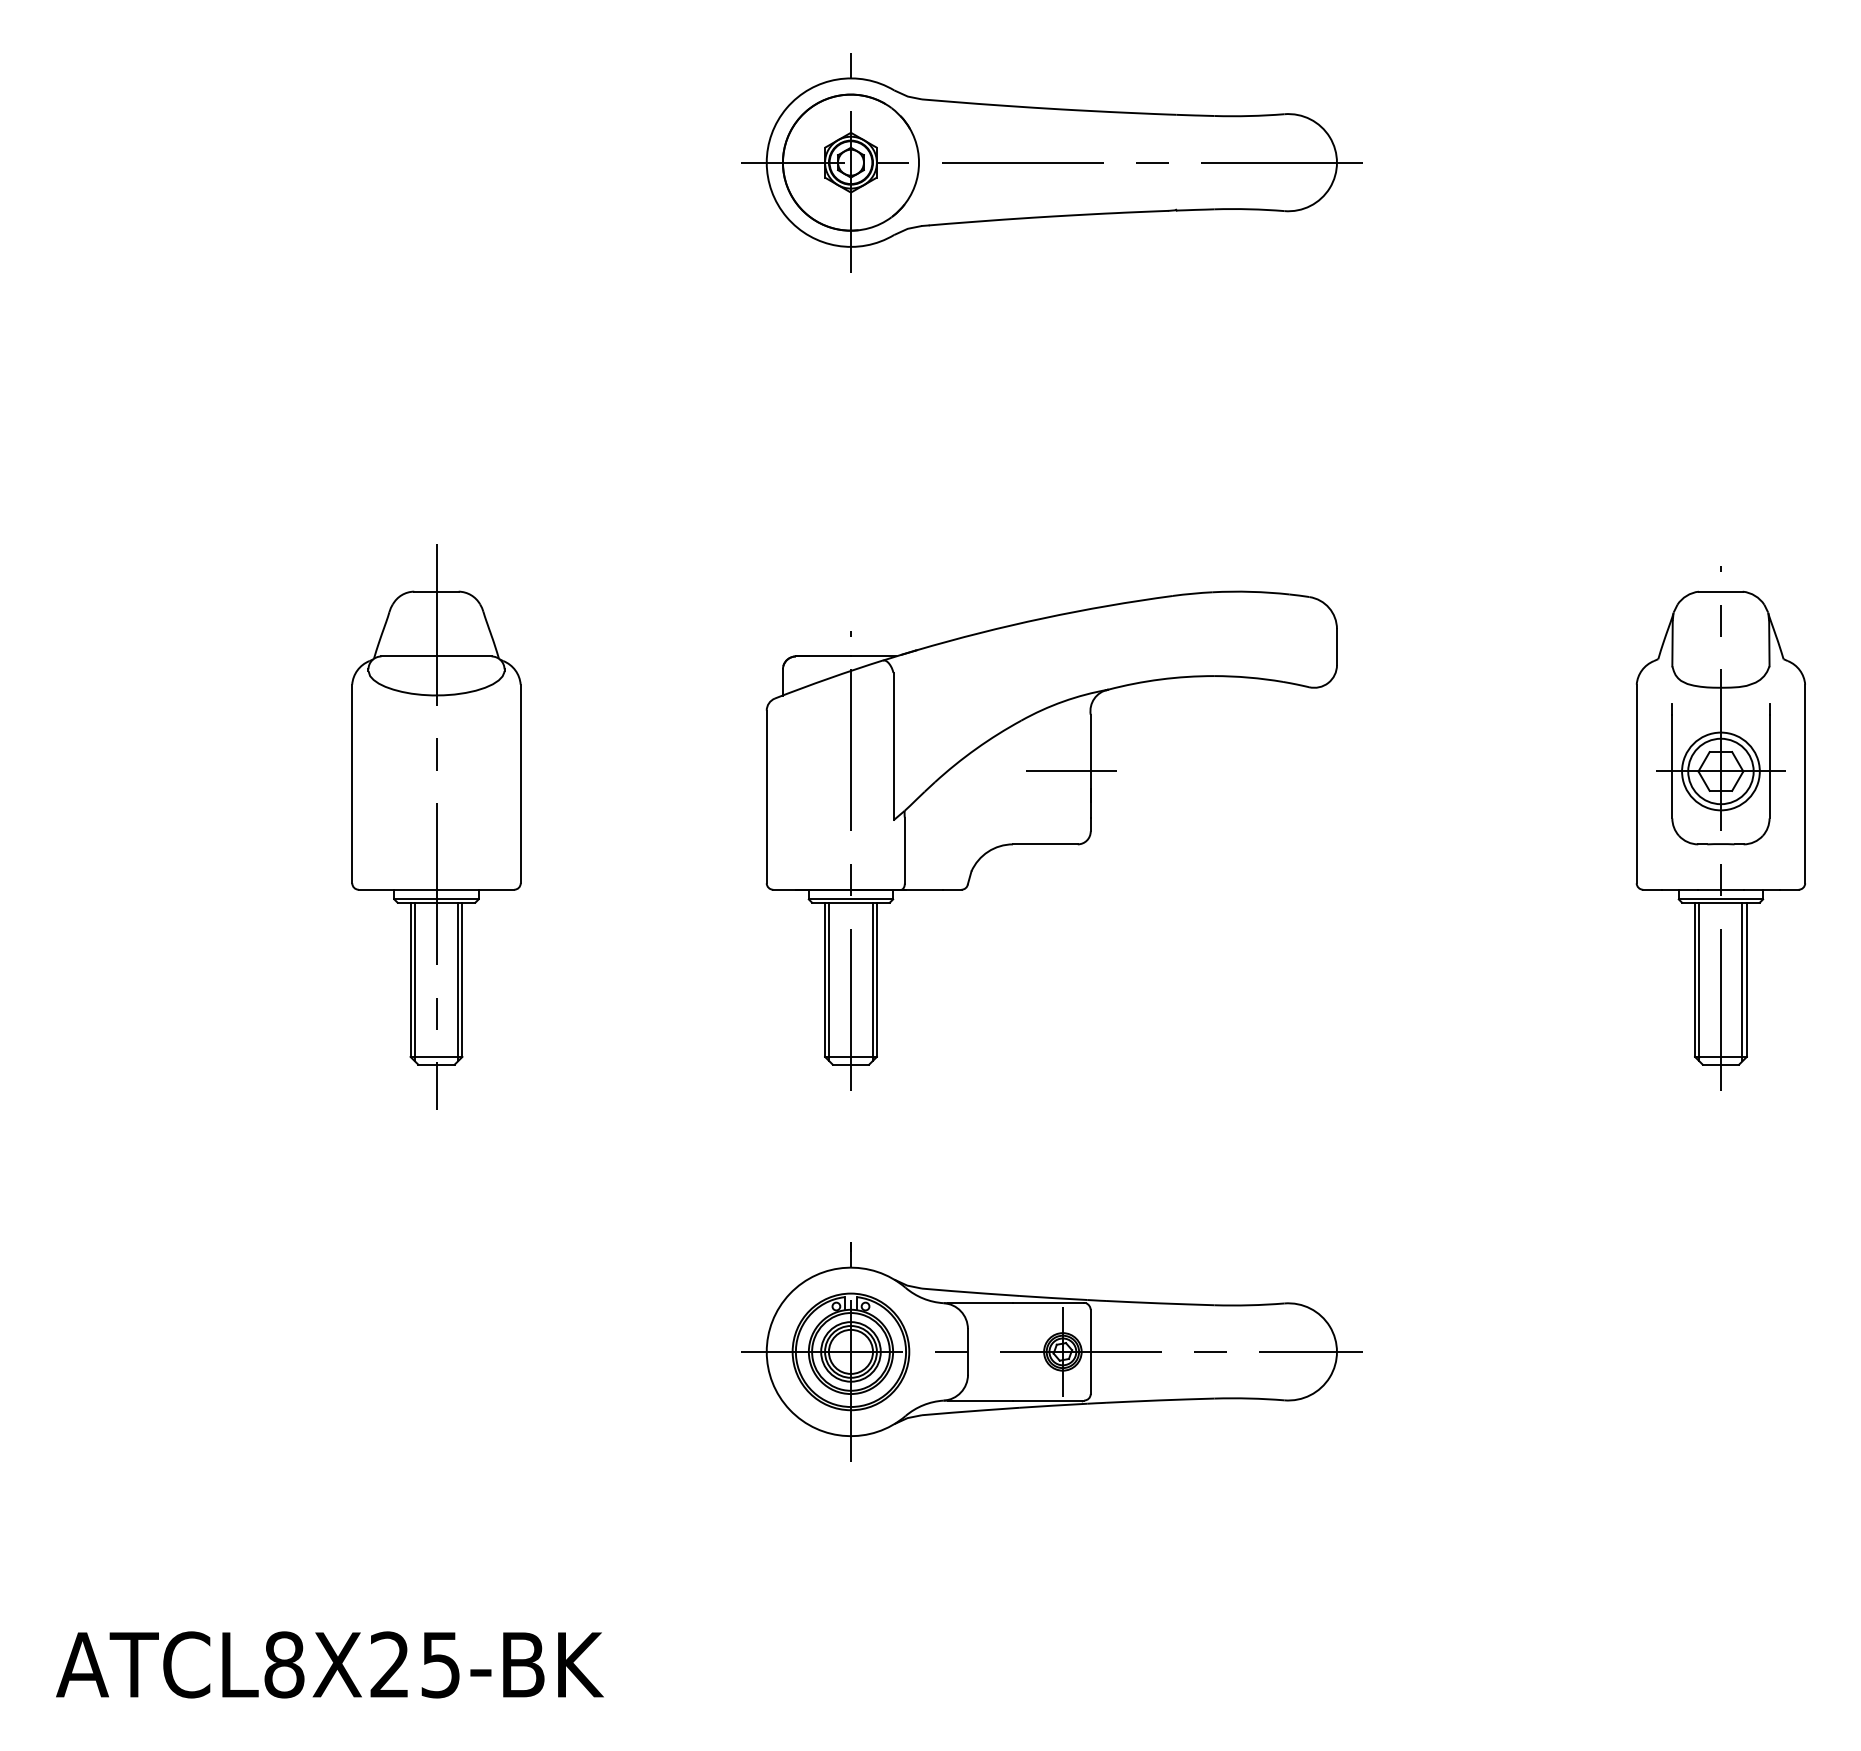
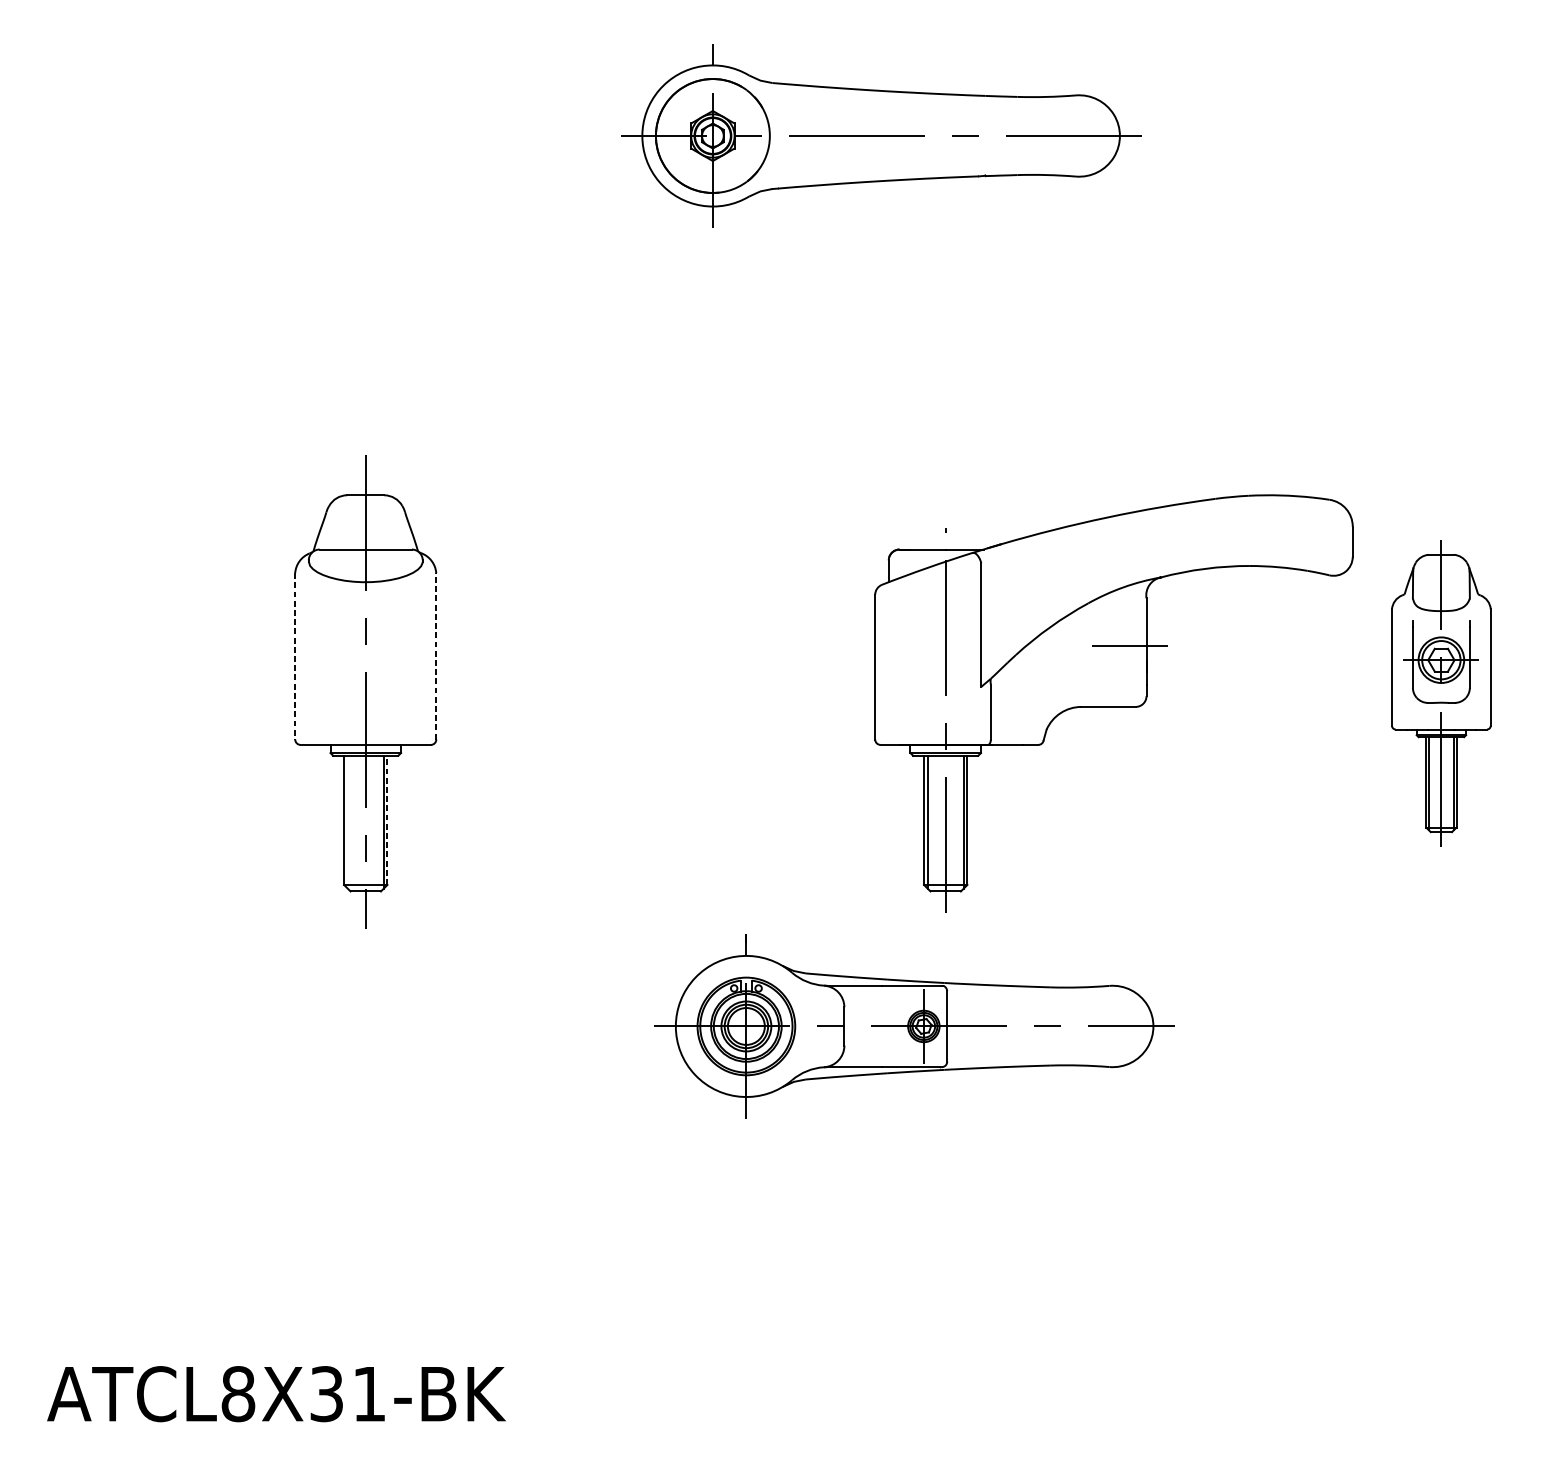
line: (520, 783) -> (436, 655), solid -> dashed
line: (352, 784) -> (295, 656), solid -> dashed
part: (1720, 828) -> (1441, 693), size x0.7
part: (1051, 840) -> (1113, 703), moved
line: (462, 979) -> (387, 820), solid -> dashed
line: (414, 981) -> (347, 821), removed
part: (1051, 1351) -> (914, 1026), moved
text: (414, 1664) -> (347, 1393), ATCL8X25-BK -> ATCL8X31-BK

